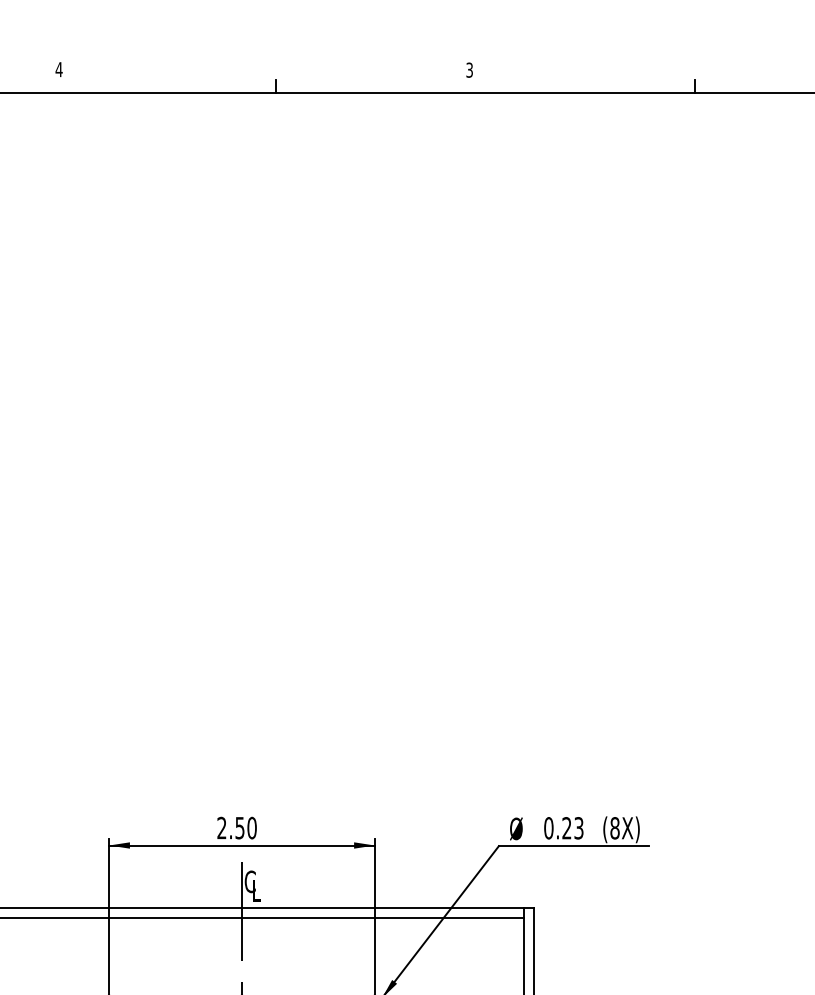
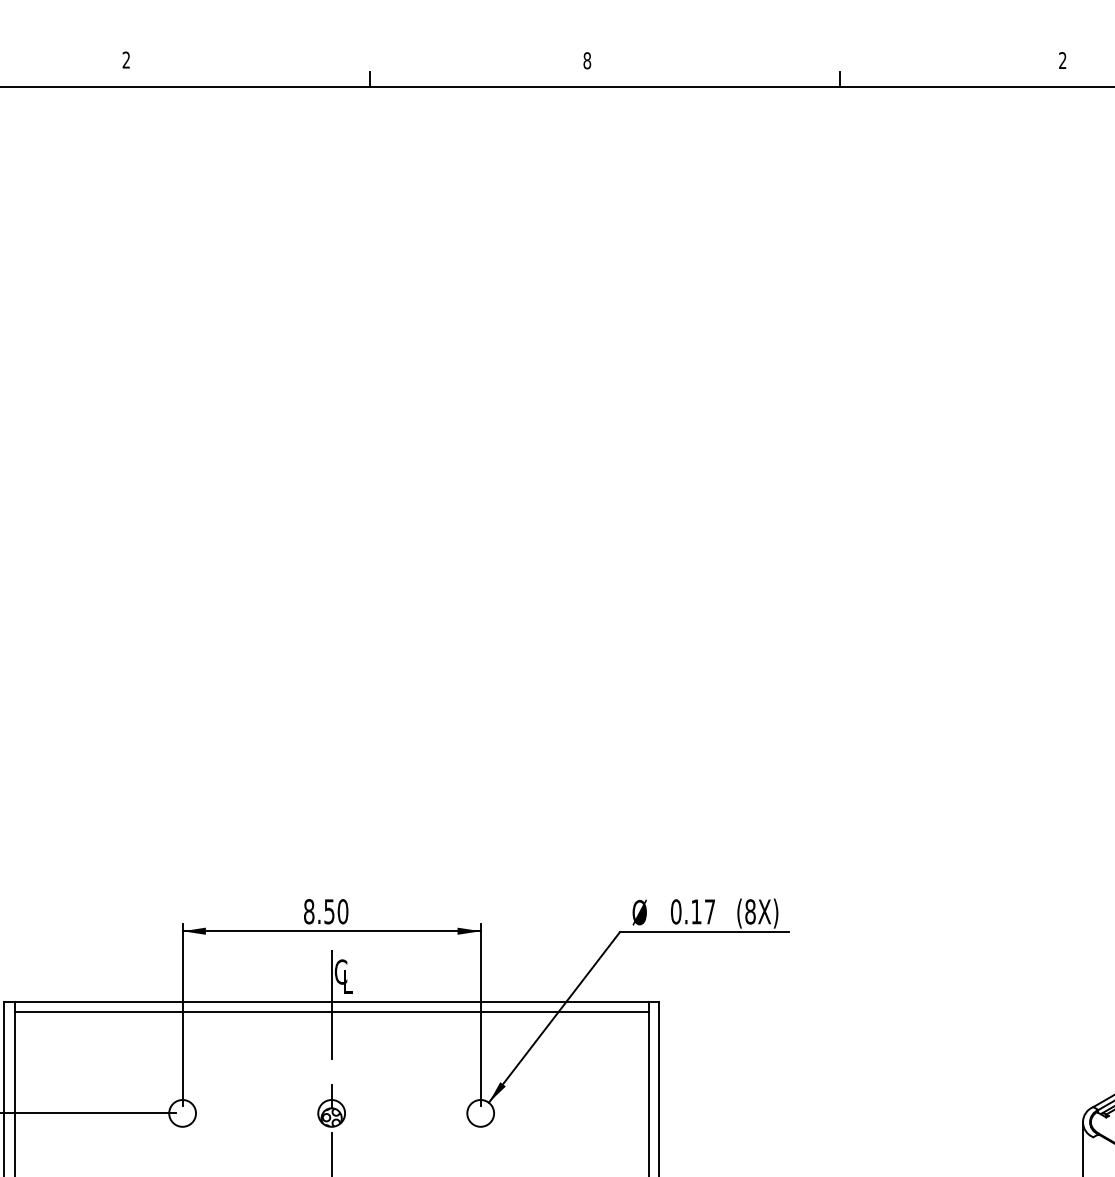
text: (59, 69) -> (126, 59), 4 -> 2
text: (469, 69) -> (587, 60), 3 -> 8
text: (222, 827) -> (309, 911), 2.50 -> 8.50
text: (573, 827) -> (703, 911), 0.23 -> 0.17

